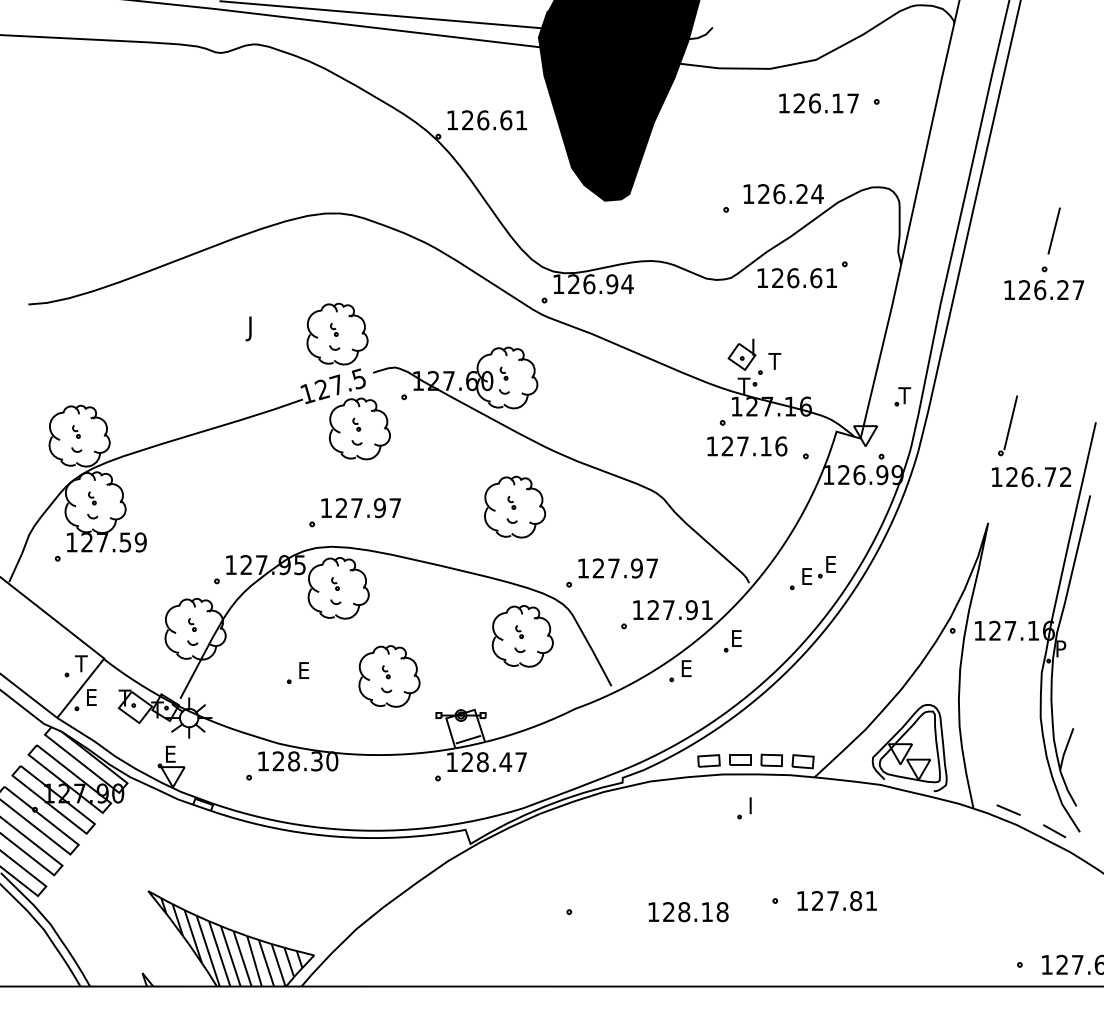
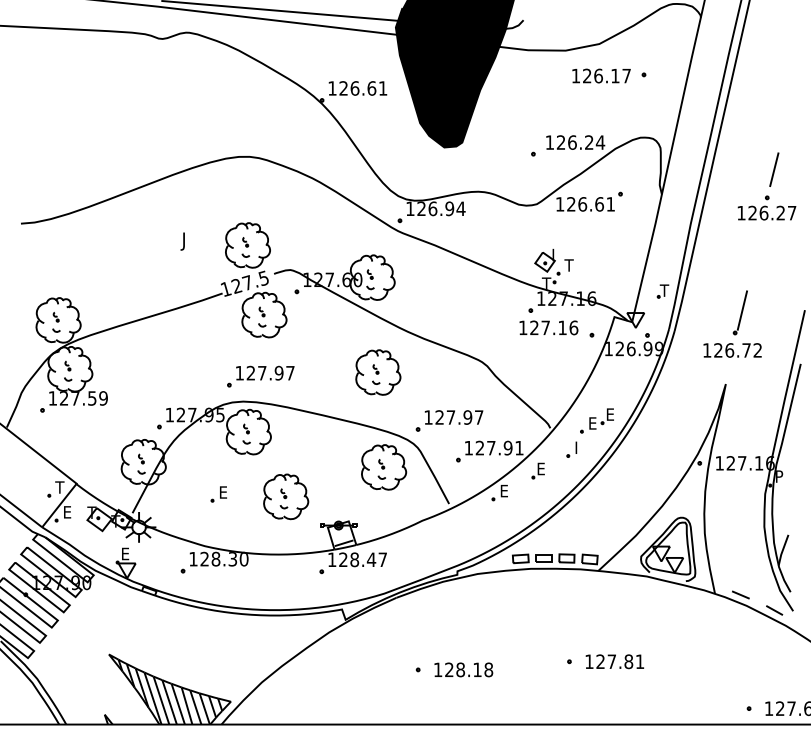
text: (1031, 477) -> (732, 350), moved
part: (743, 808) -> (571, 449), moved
text: (688, 911) -> (463, 669), moved

